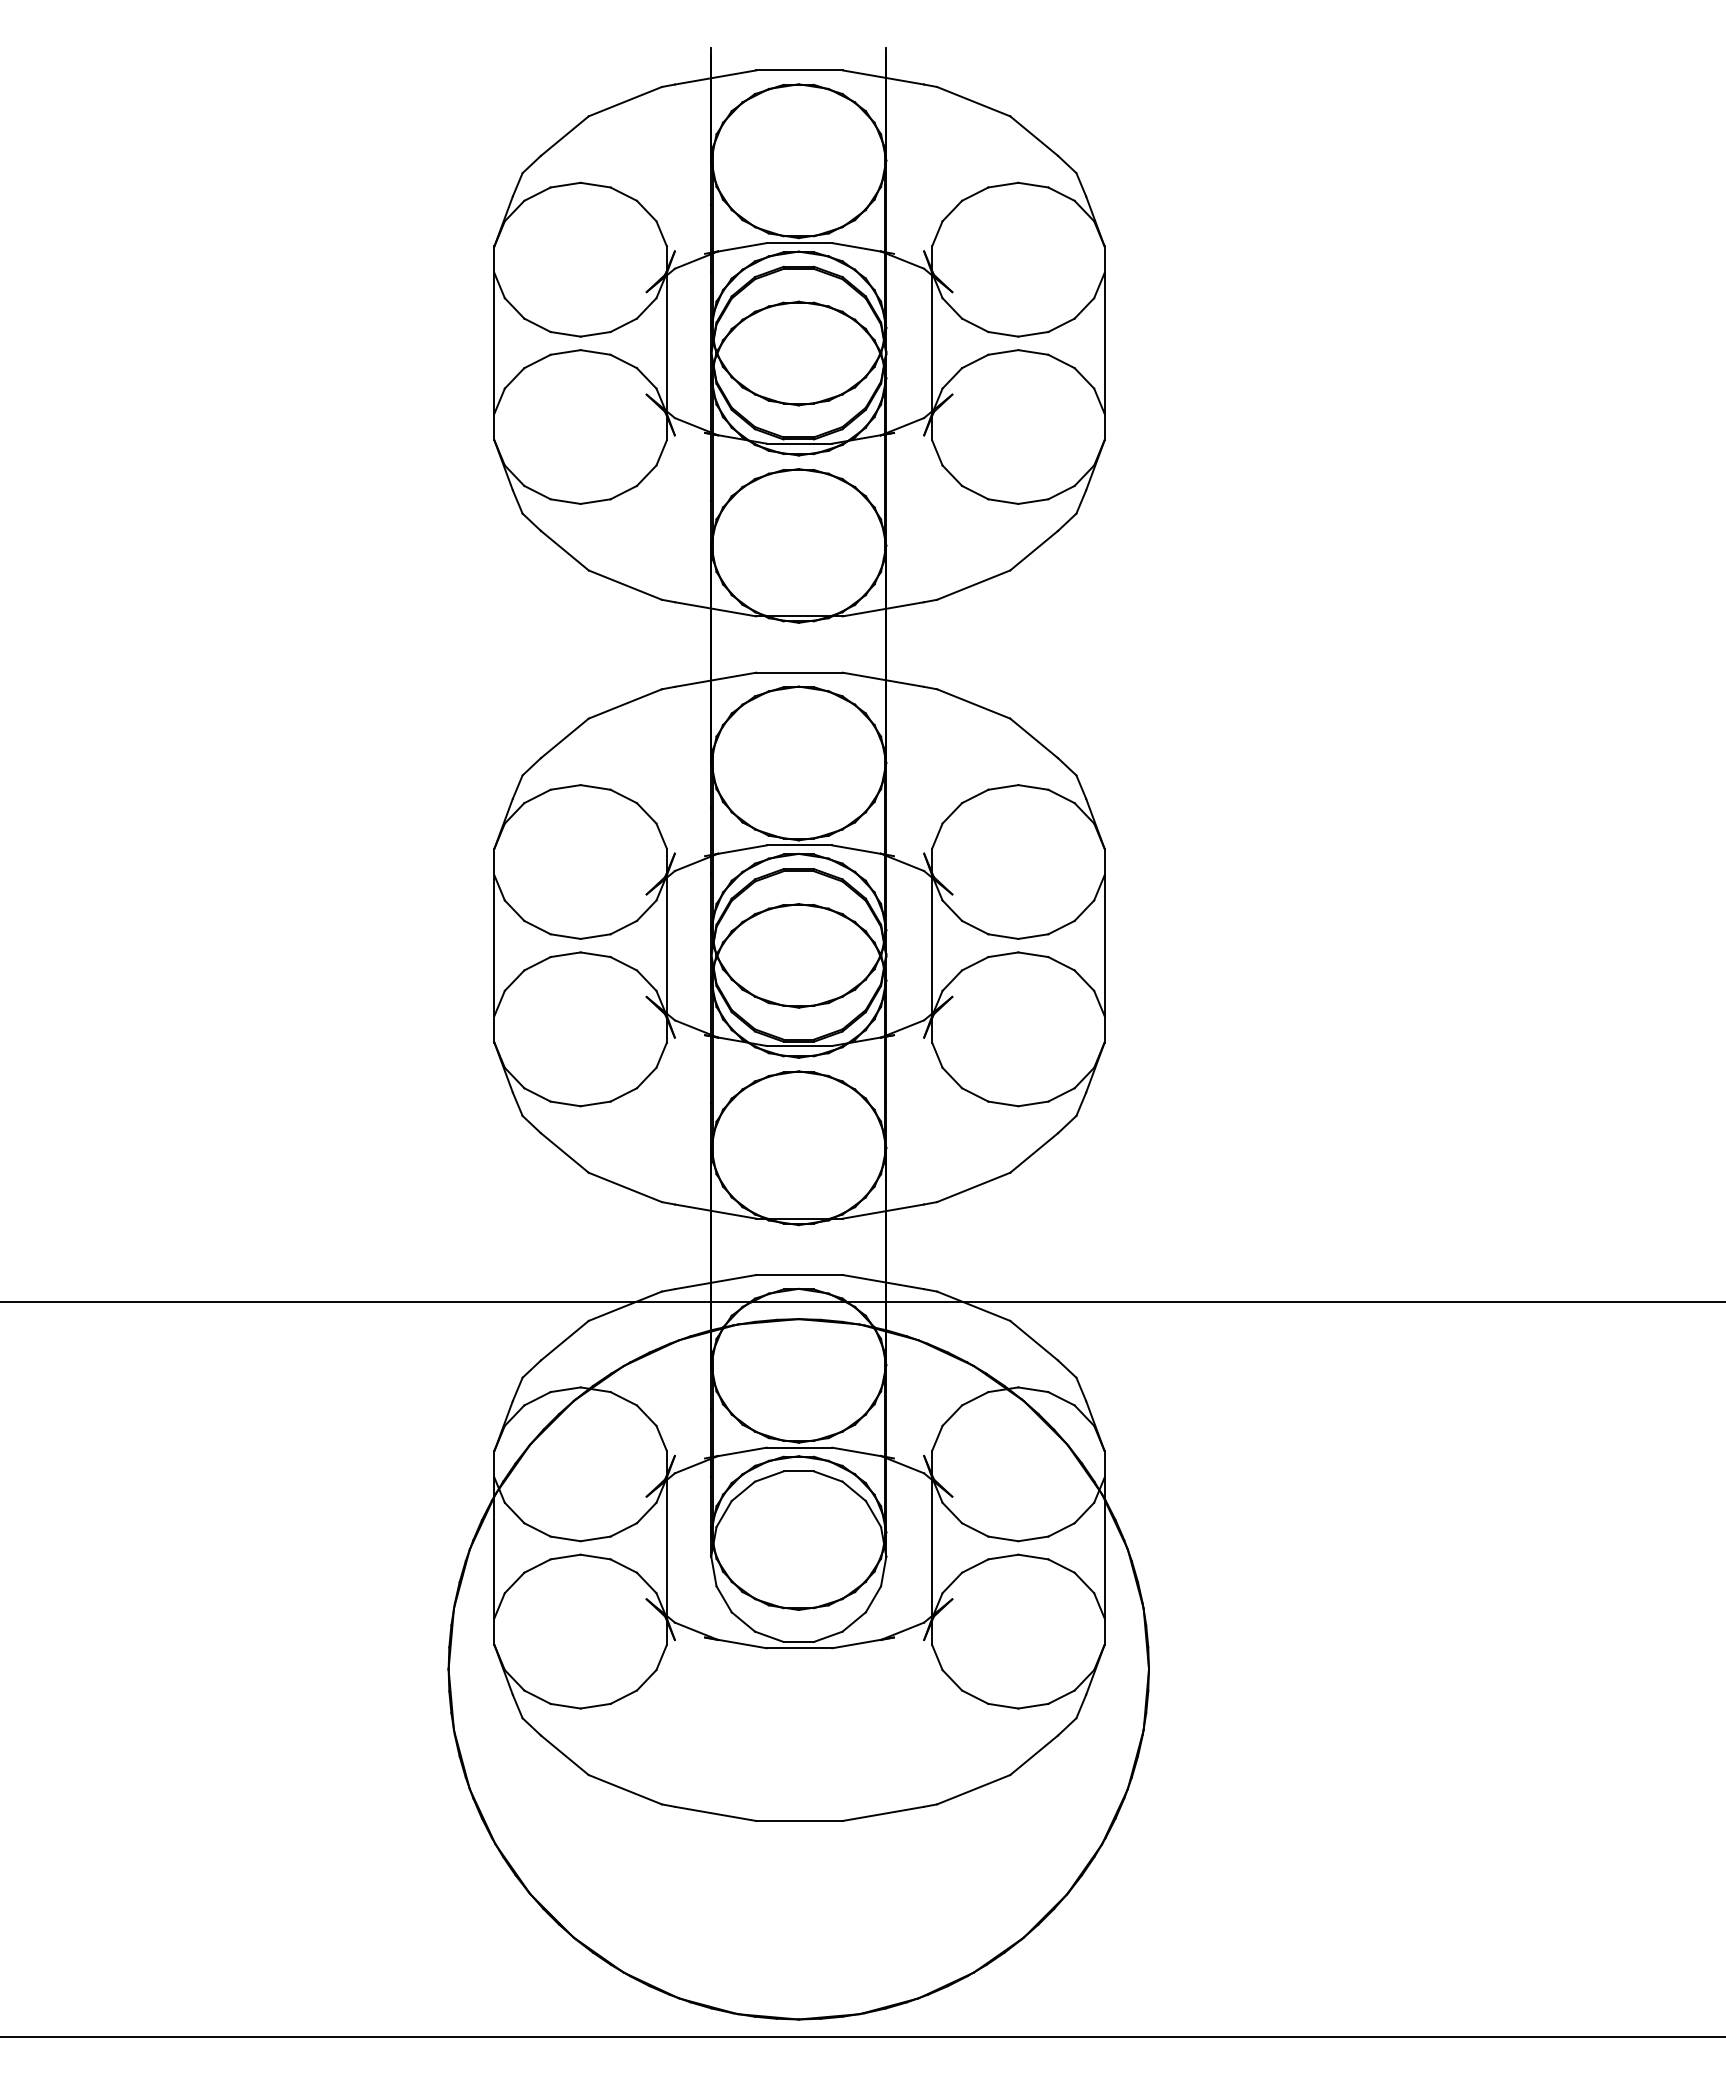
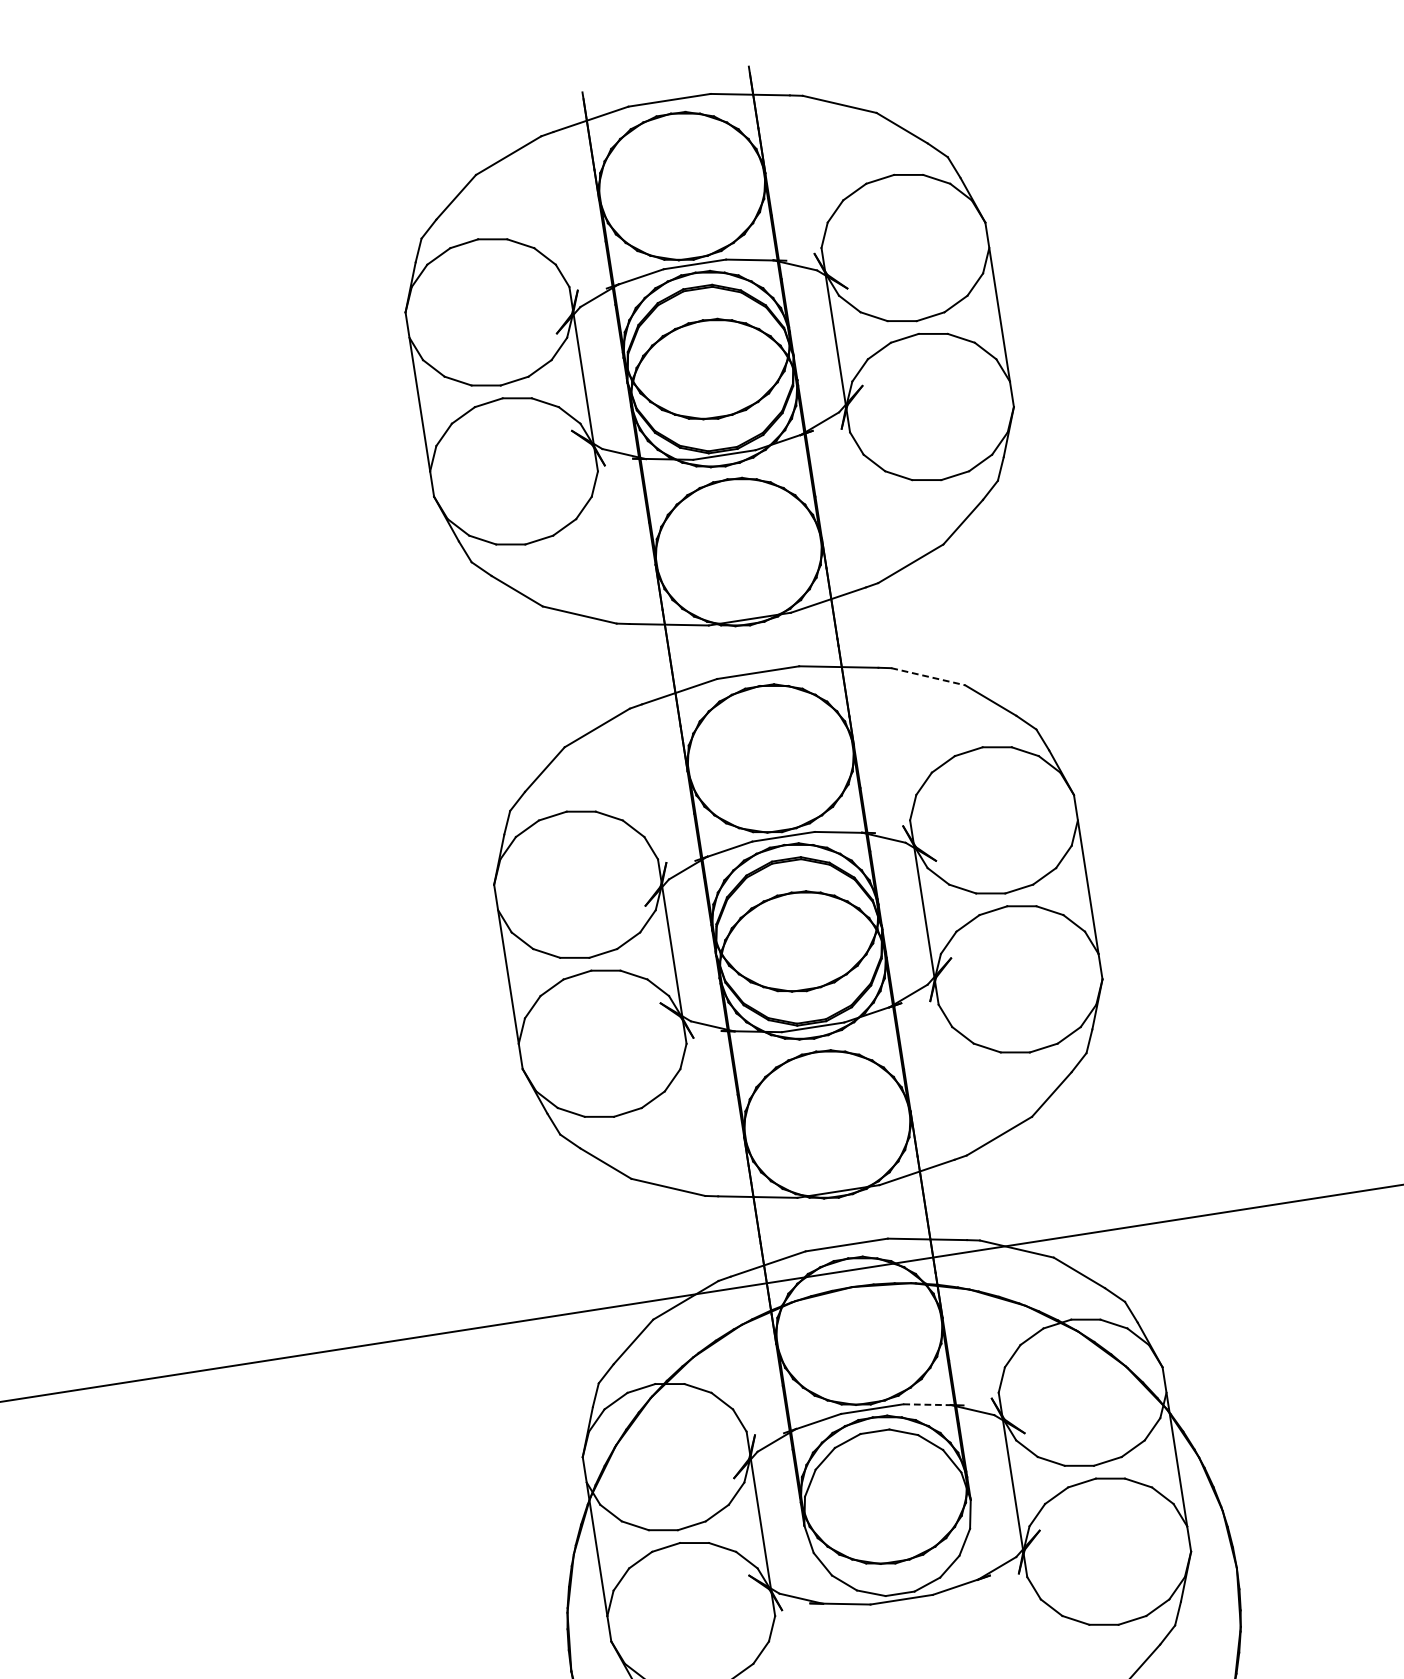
line: (974, 704) -> (929, 677), solid -> dashed
line: (856, 1451) -> (926, 1404), solid -> dashed

